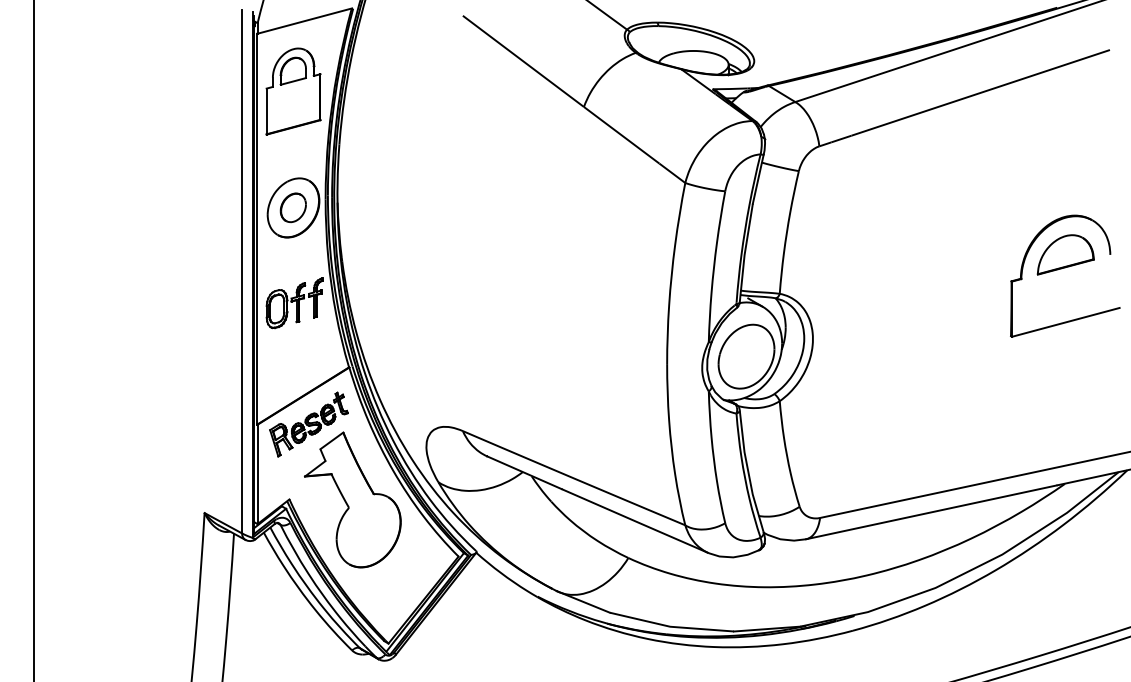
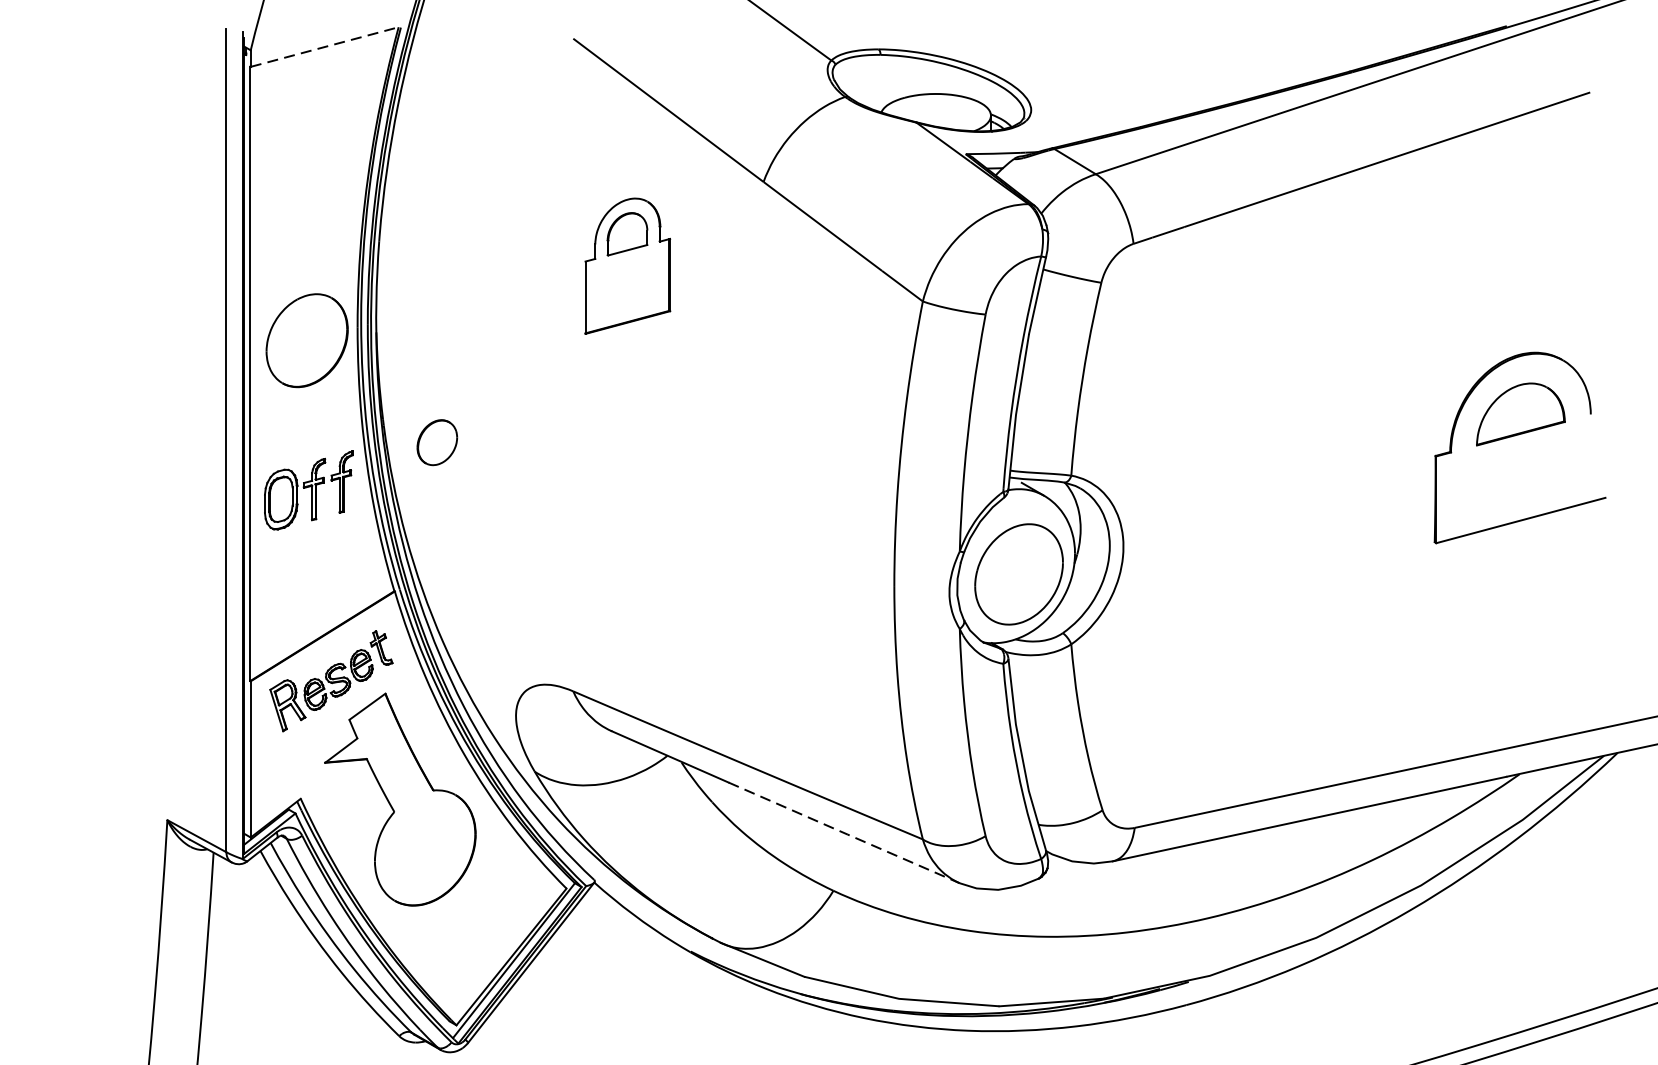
line: (304, 21) -> (324, 47), solid -> dashed
part: (293, 91) -> (627, 266), moved
part: (292, 207) -> (435, 442), moved
line: (635, 521) -> (844, 833), solid -> dashed

